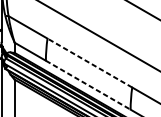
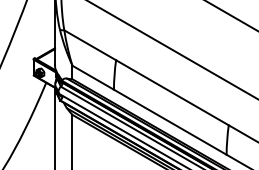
line: (89, 62) -> (172, 92), dashed -> solid
line: (88, 85) -> (170, 122), dashed -> solid

